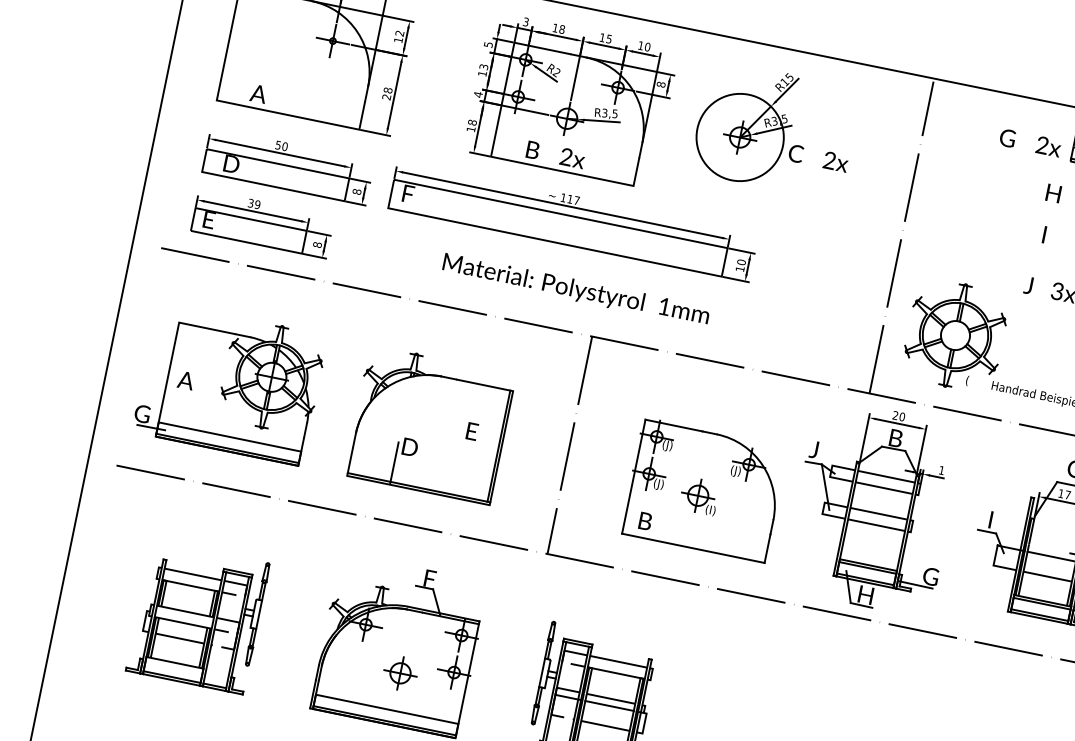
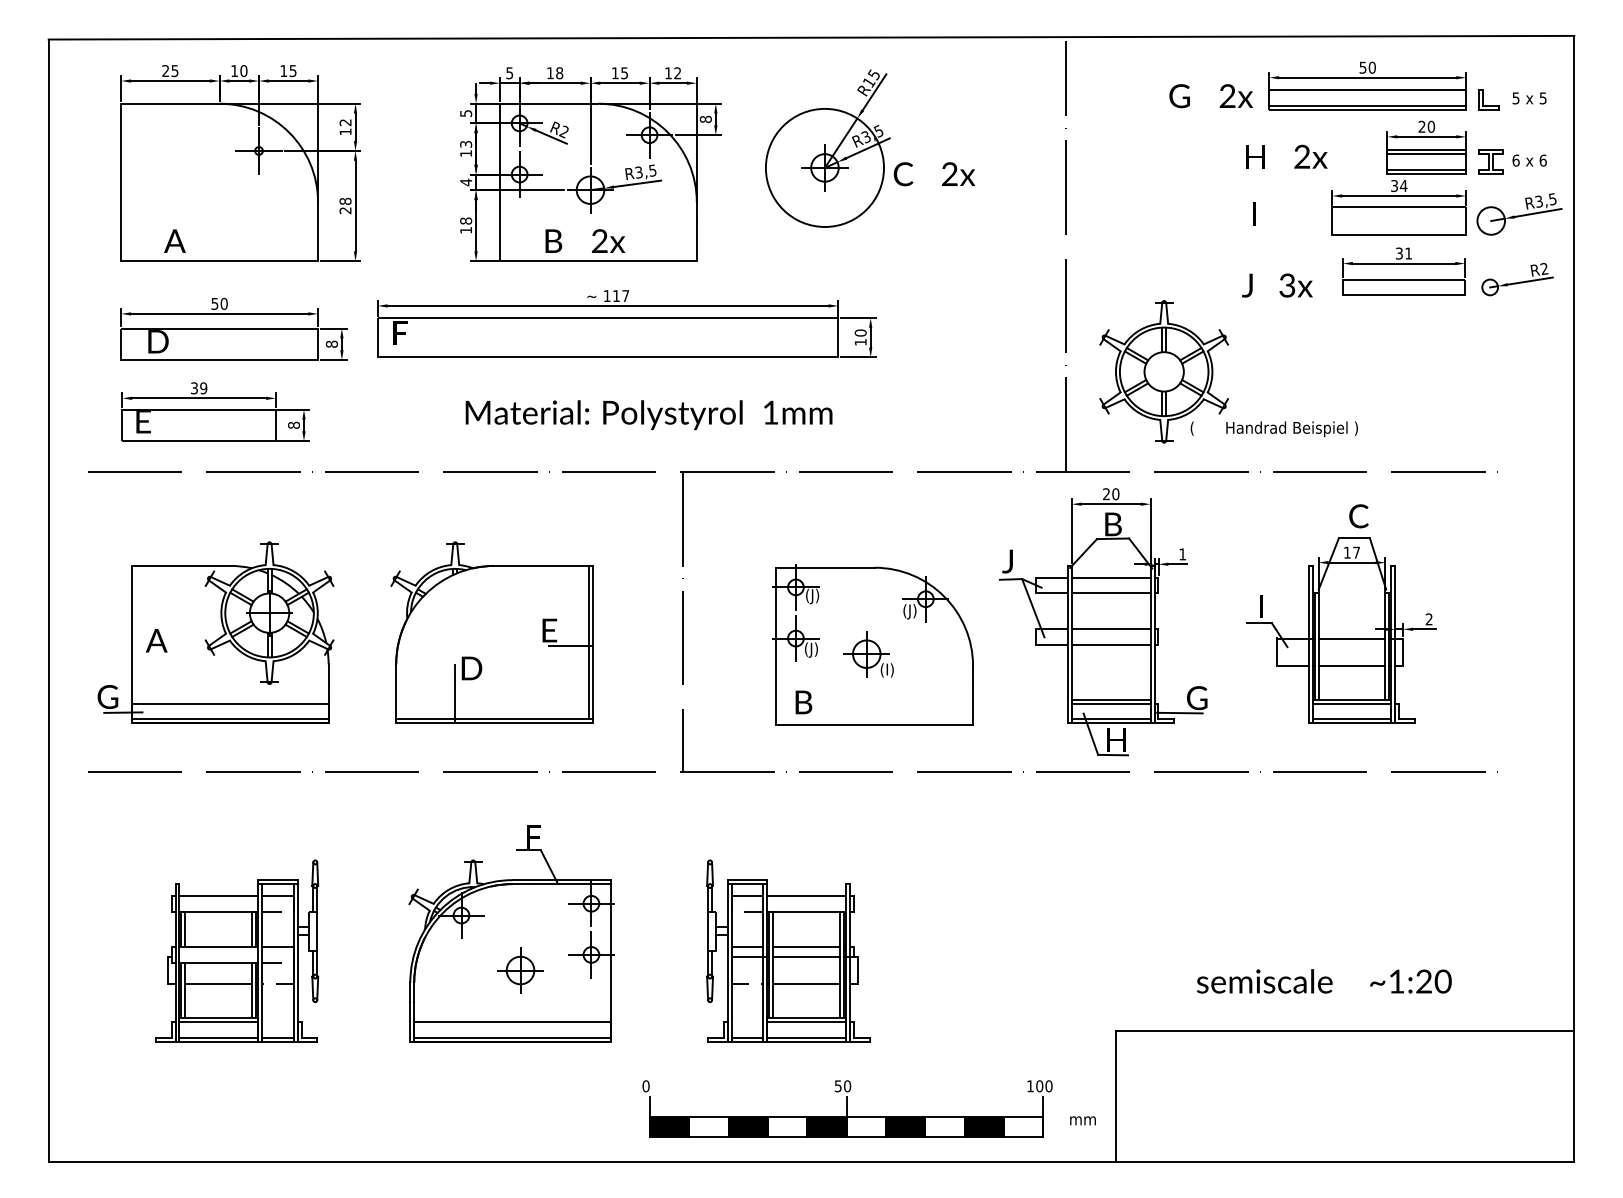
text: (525, 21) -> (509, 72), 3 -> 5
text: (647, 47) -> (677, 73), 10 -> 12
line: (484, 446) -> (569, 646), added
line: (174, 665) -> (218, 1021), added

